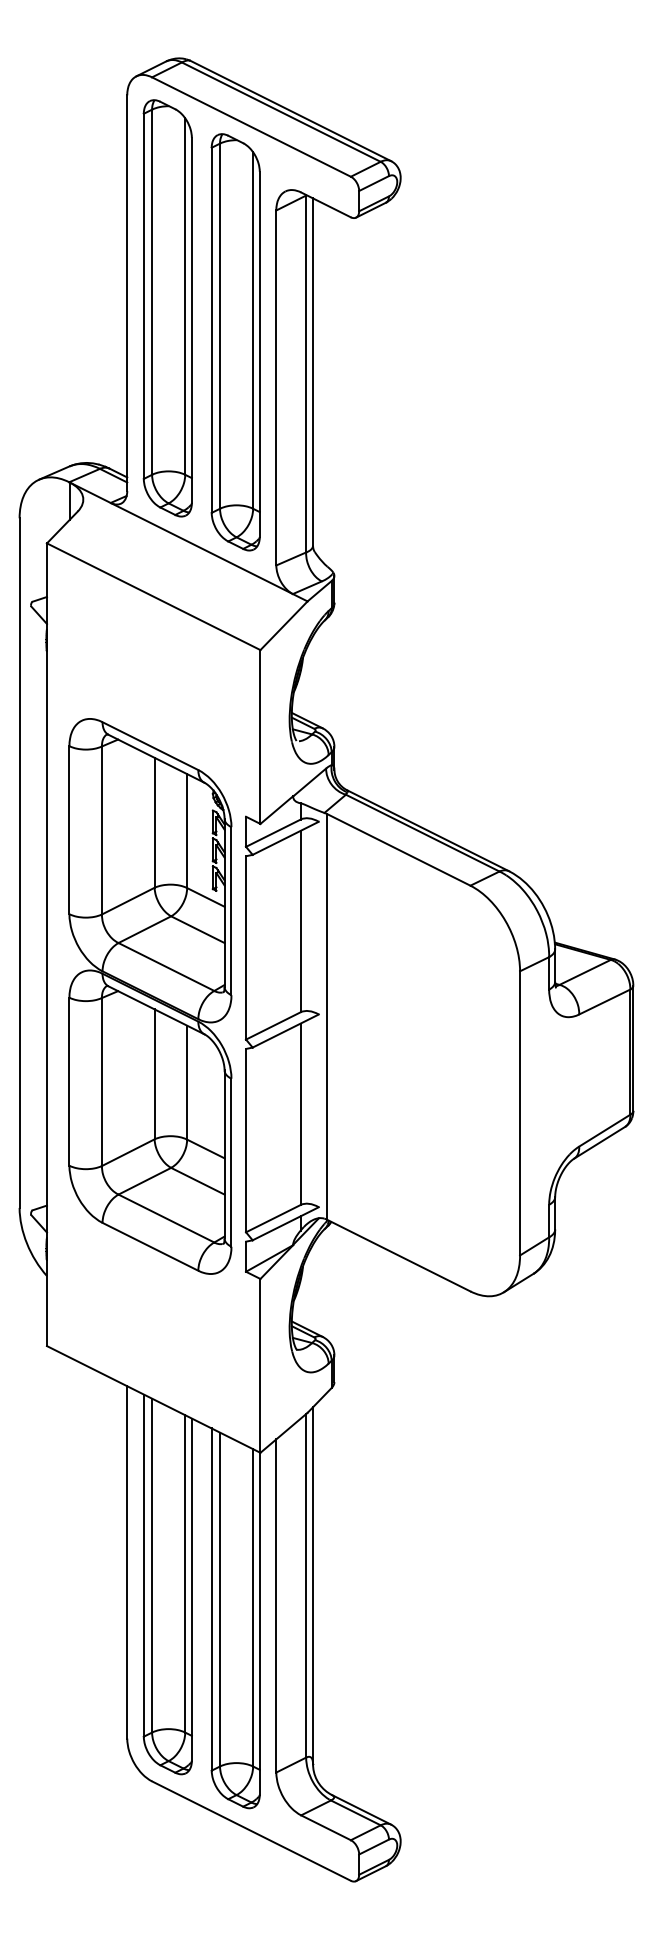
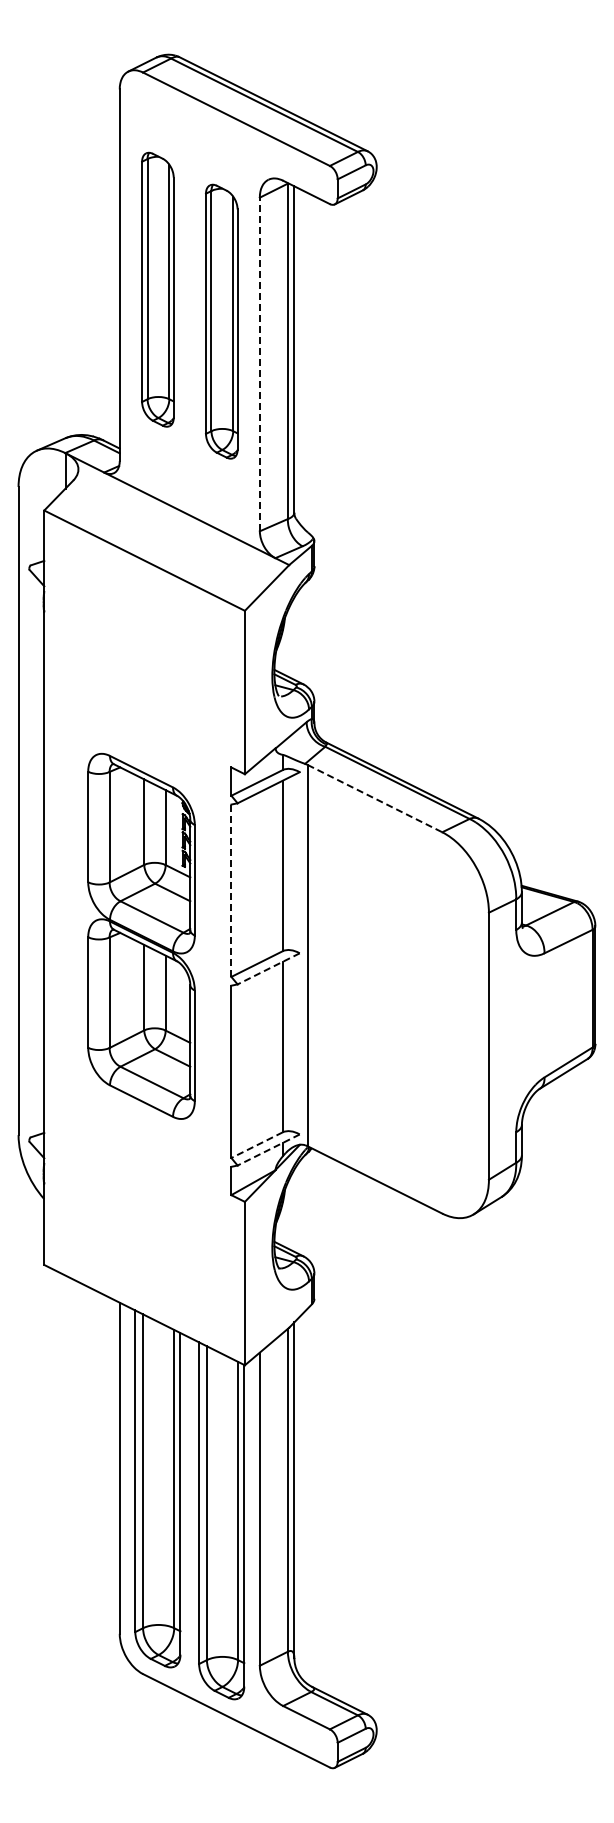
part: (167, 308) -> (157, 289), size x0.7
part: (235, 342) -> (221, 321), size x0.7
line: (275, 387) -> (259, 364), solid -> dashed
line: (399, 849) -> (375, 798), solid -> dashed
line: (246, 947) -> (231, 890), solid -> dashed
part: (150, 996) -> (141, 936), size x0.7
line: (285, 1030) -> (268, 968), solid -> dashed
line: (273, 1218) -> (257, 1145), solid -> dashed
line: (285, 1224) -> (268, 1150), solid -> dashed

